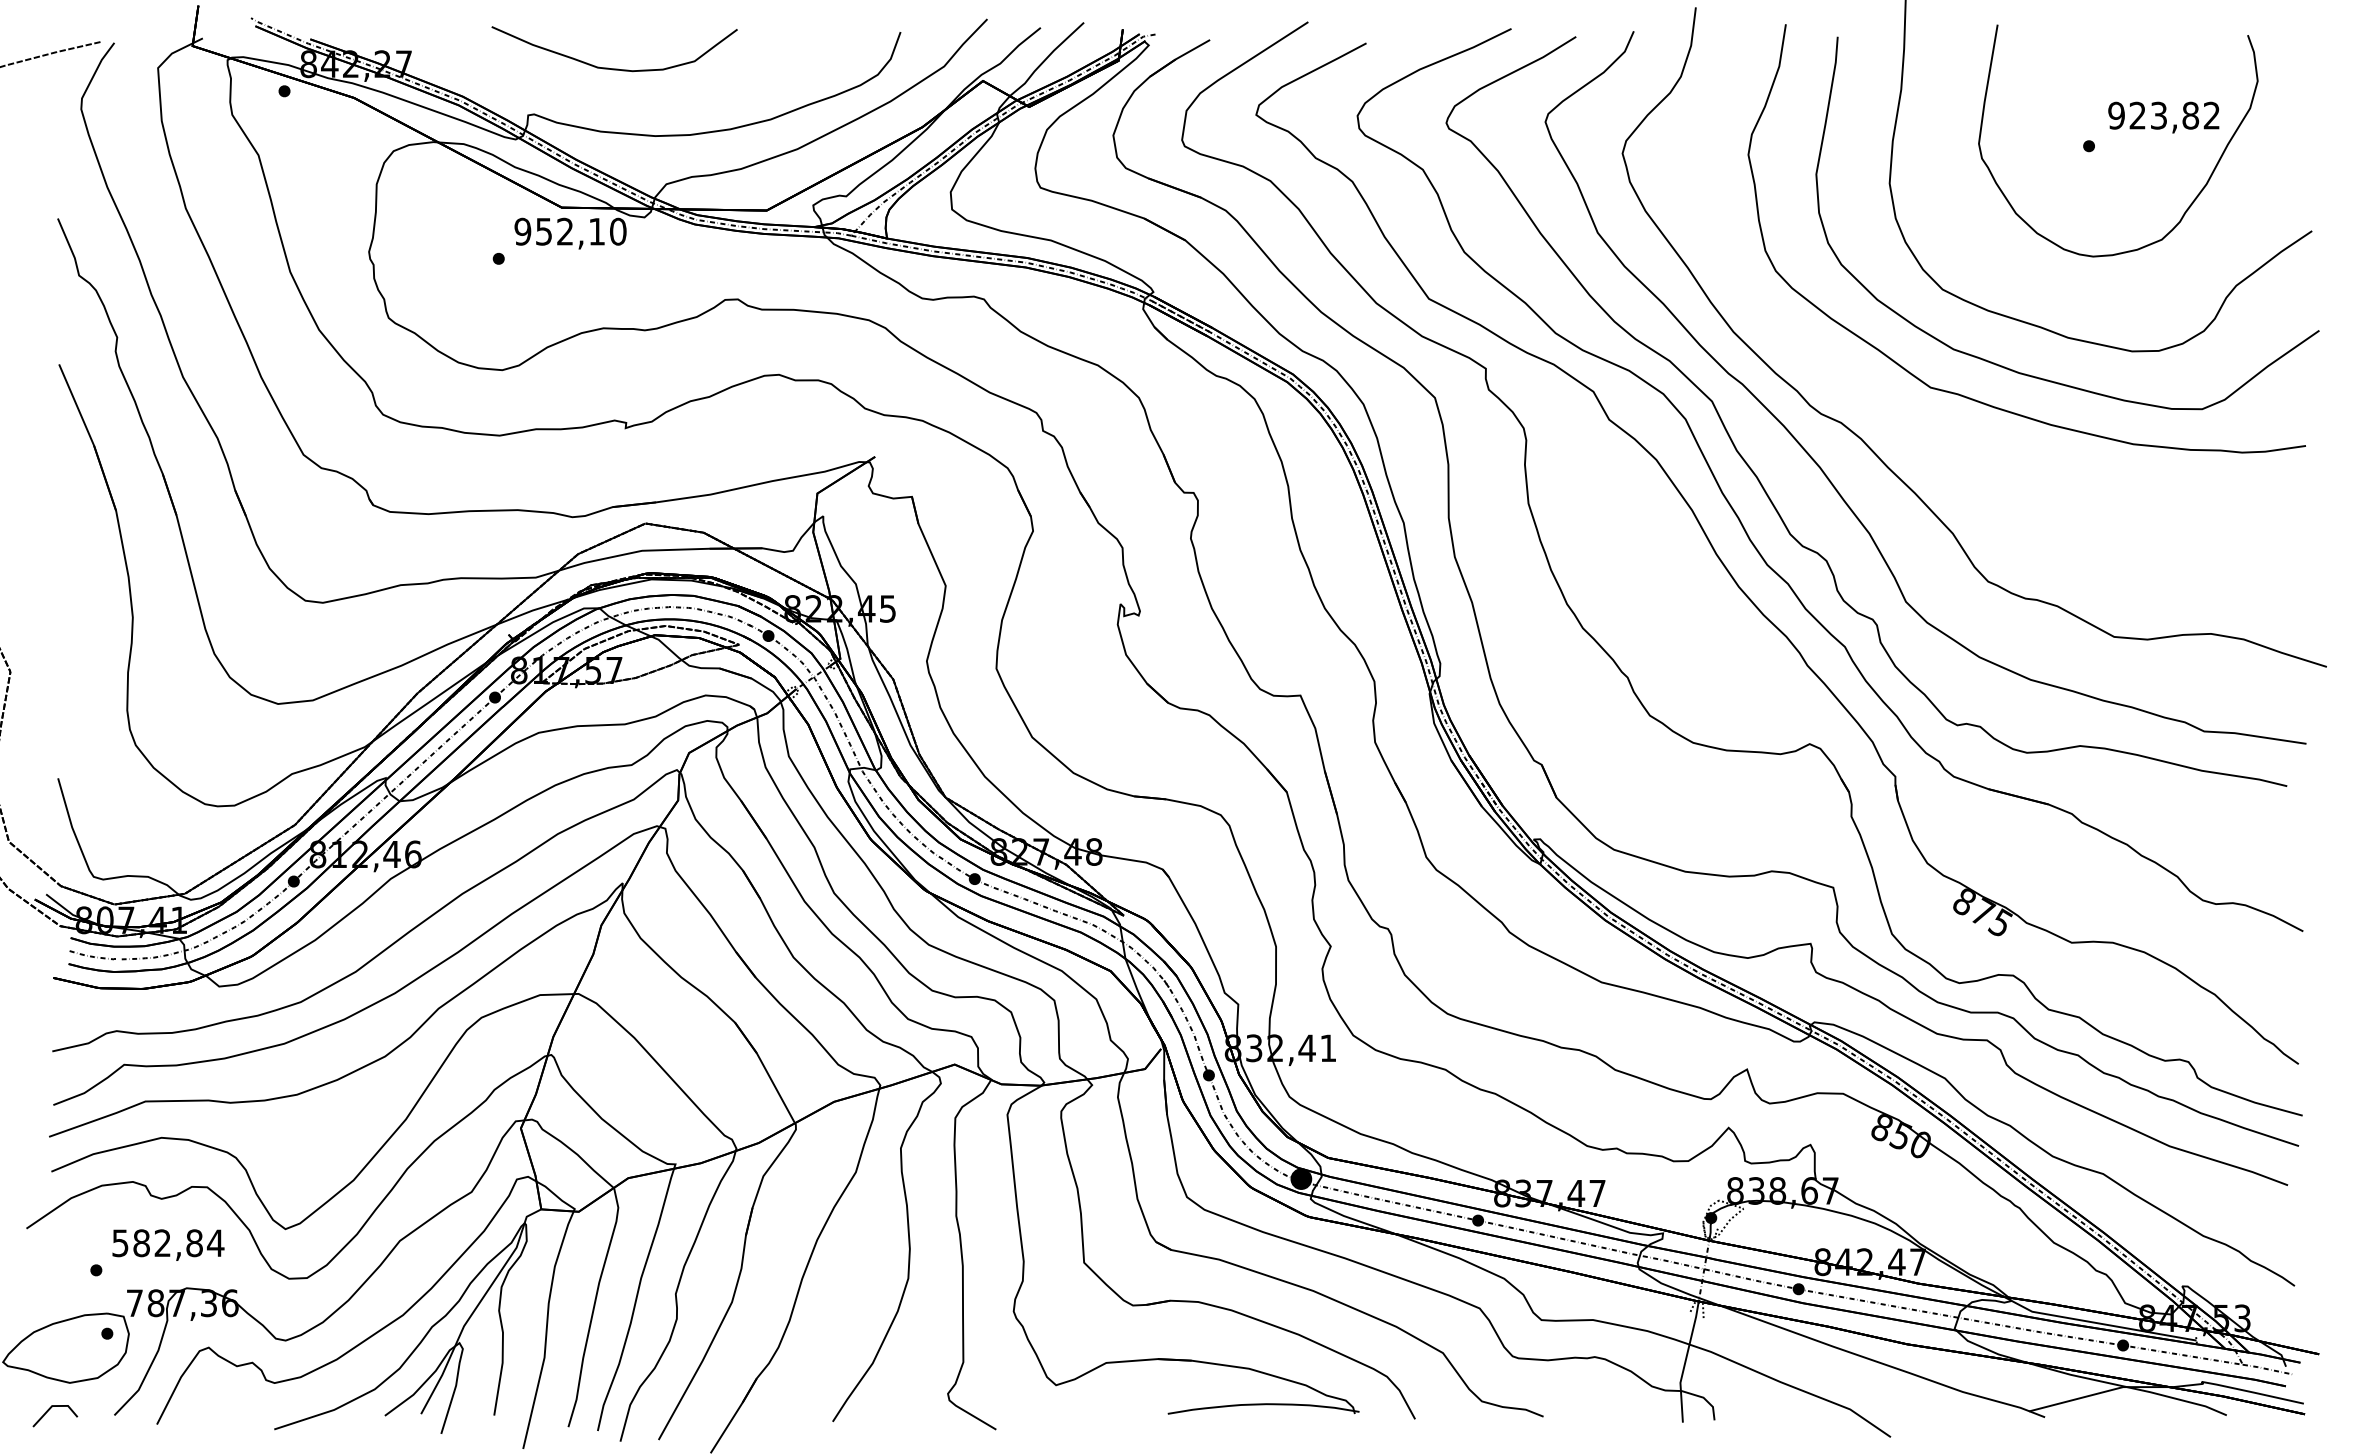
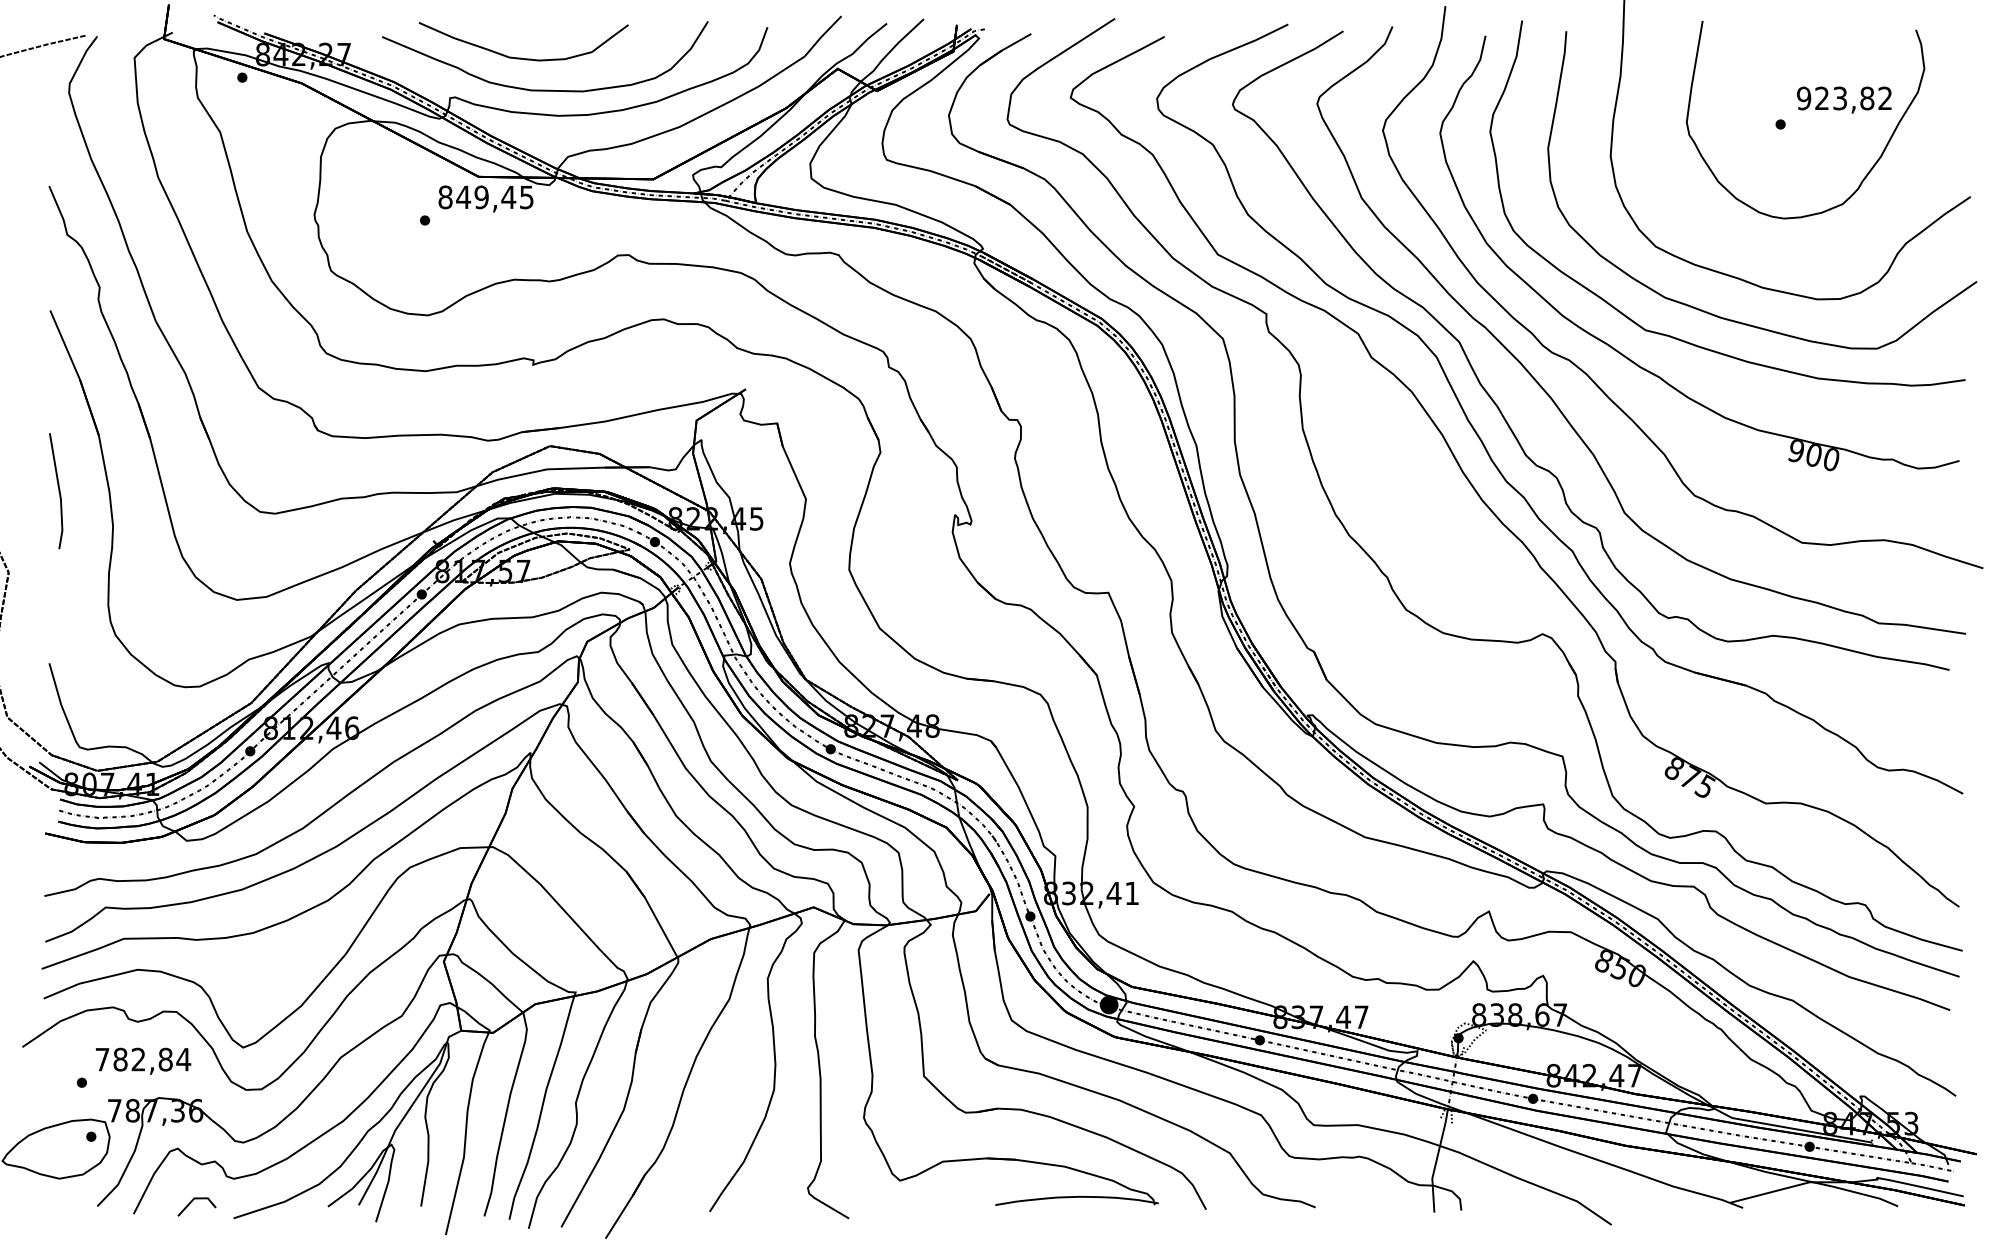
curve: (640, 105) -> (545, 89), added
text: (569, 231) -> (485, 197), 952,10 -> 849,45
part: (1910, 419) -> (1628, 357), added
line: (68, 576) -> (58, 491), added
text: (120, 1243) -> (102, 1059), 582,84 -> 782,84
line: (47, 1413) -> (190, 1204), moved

